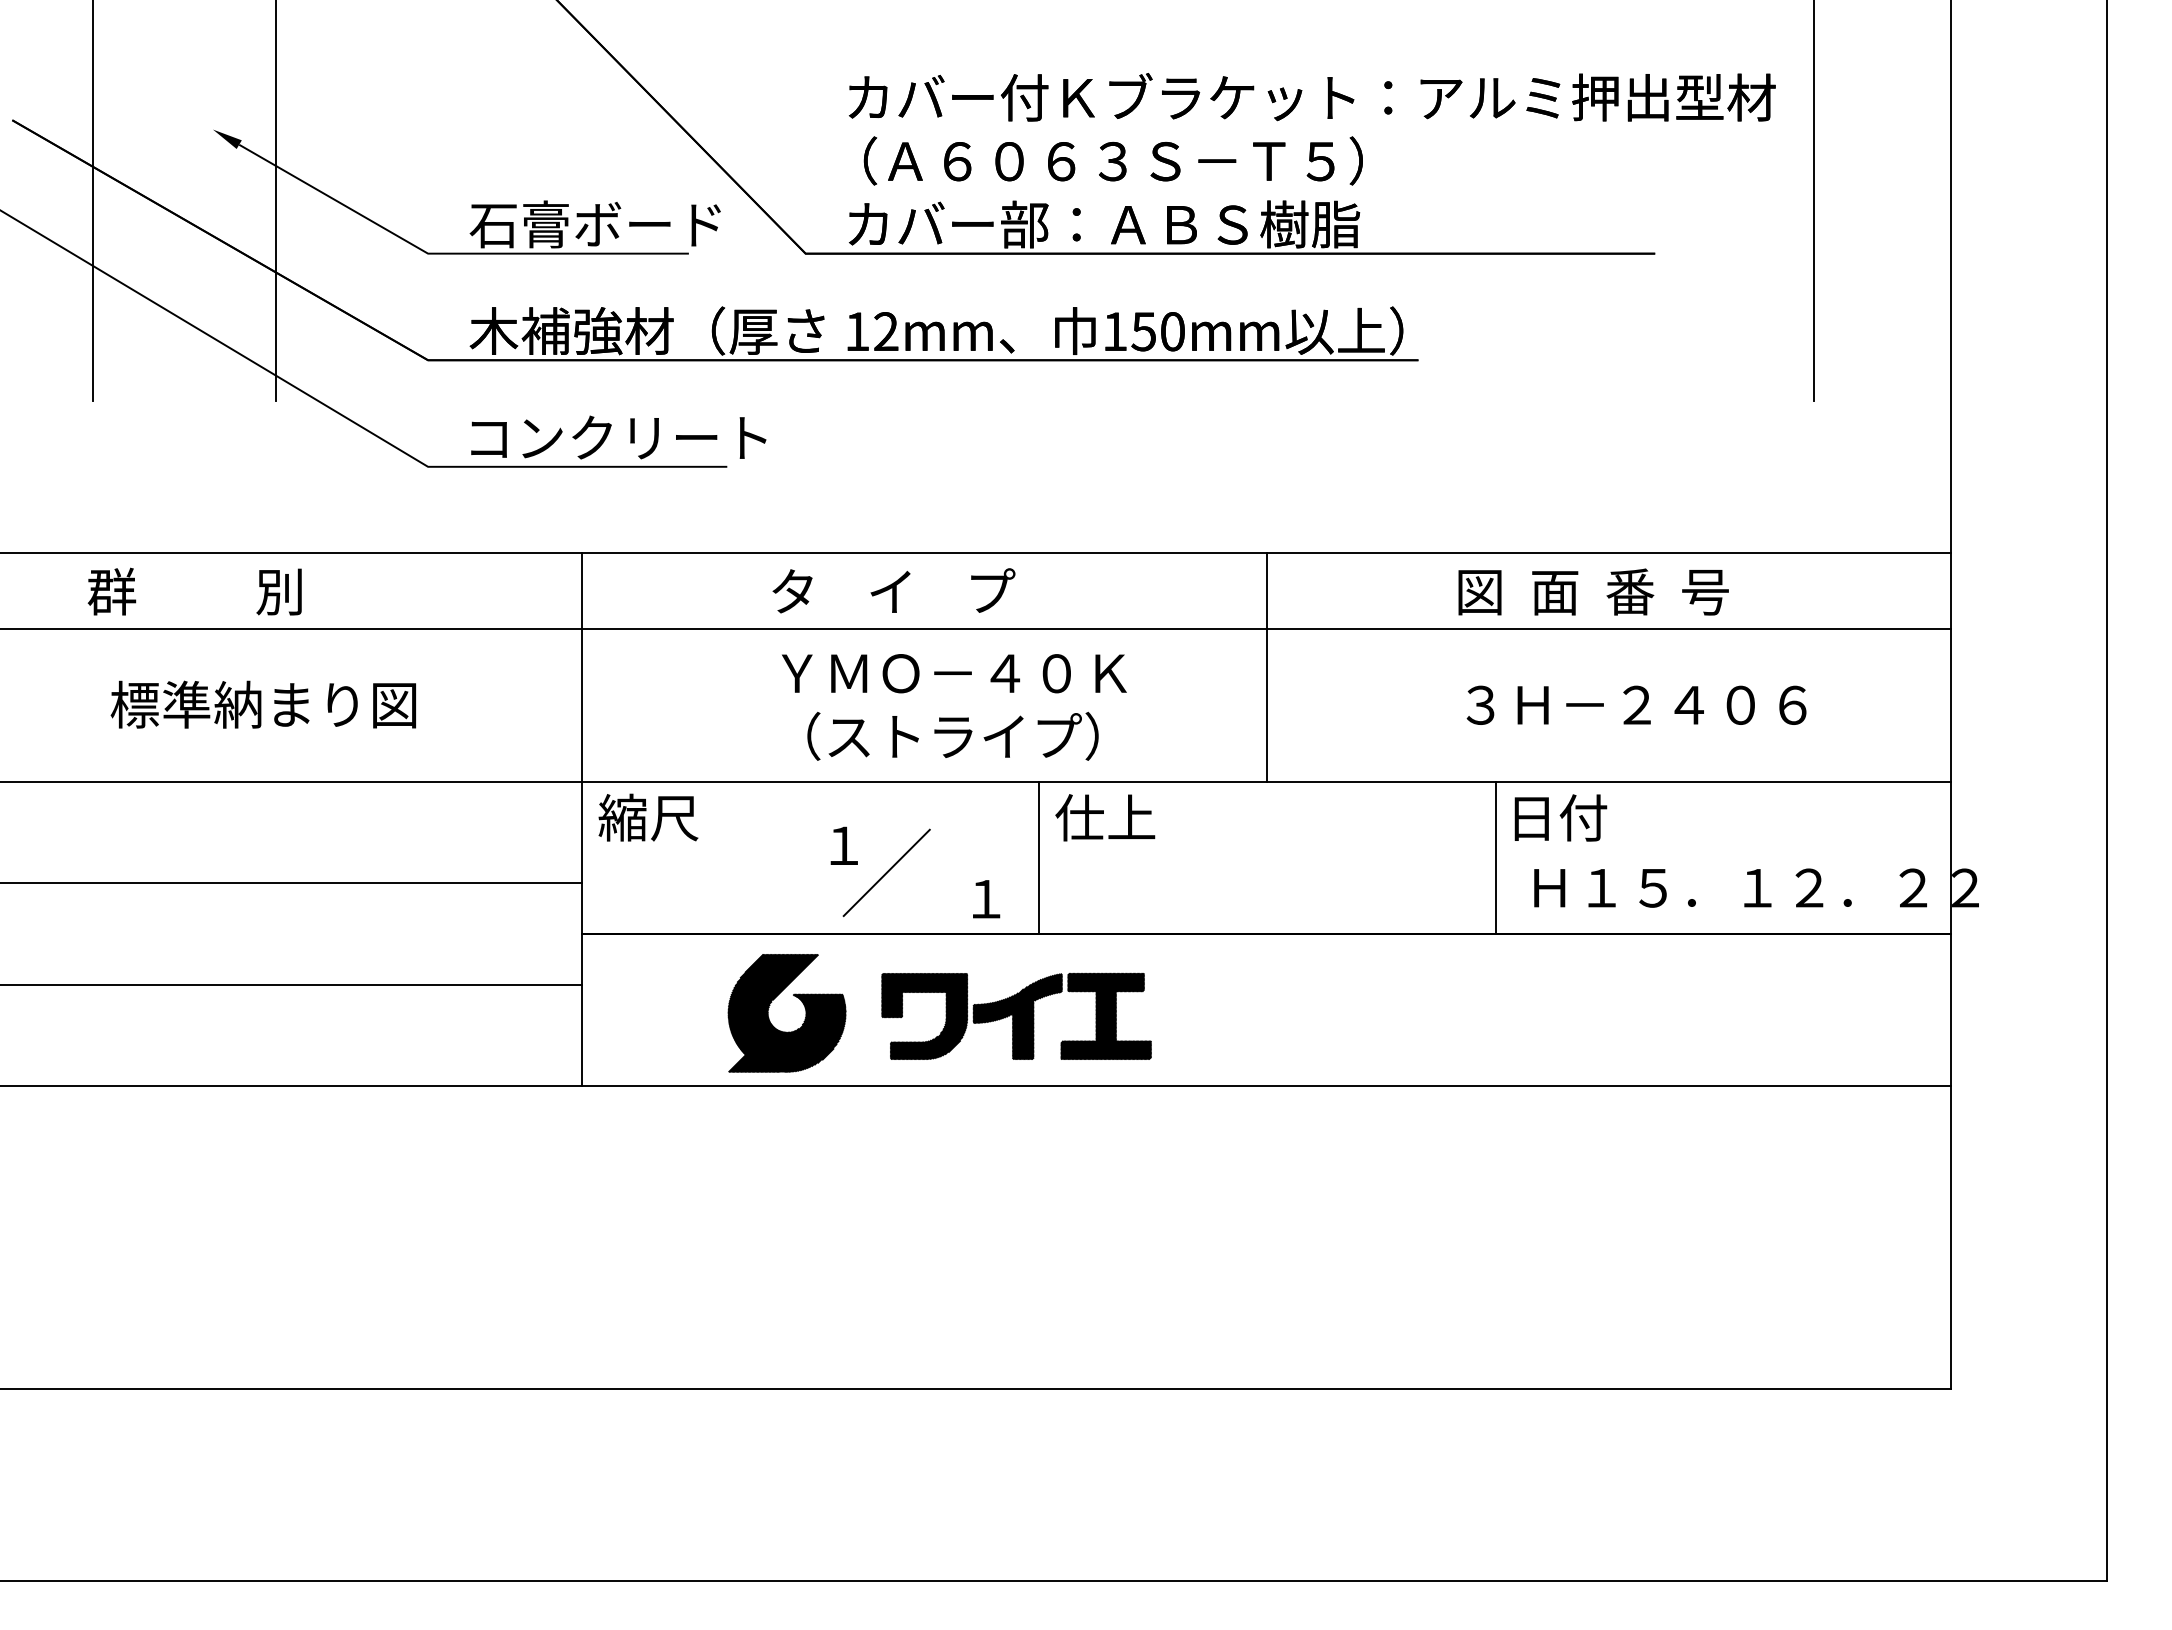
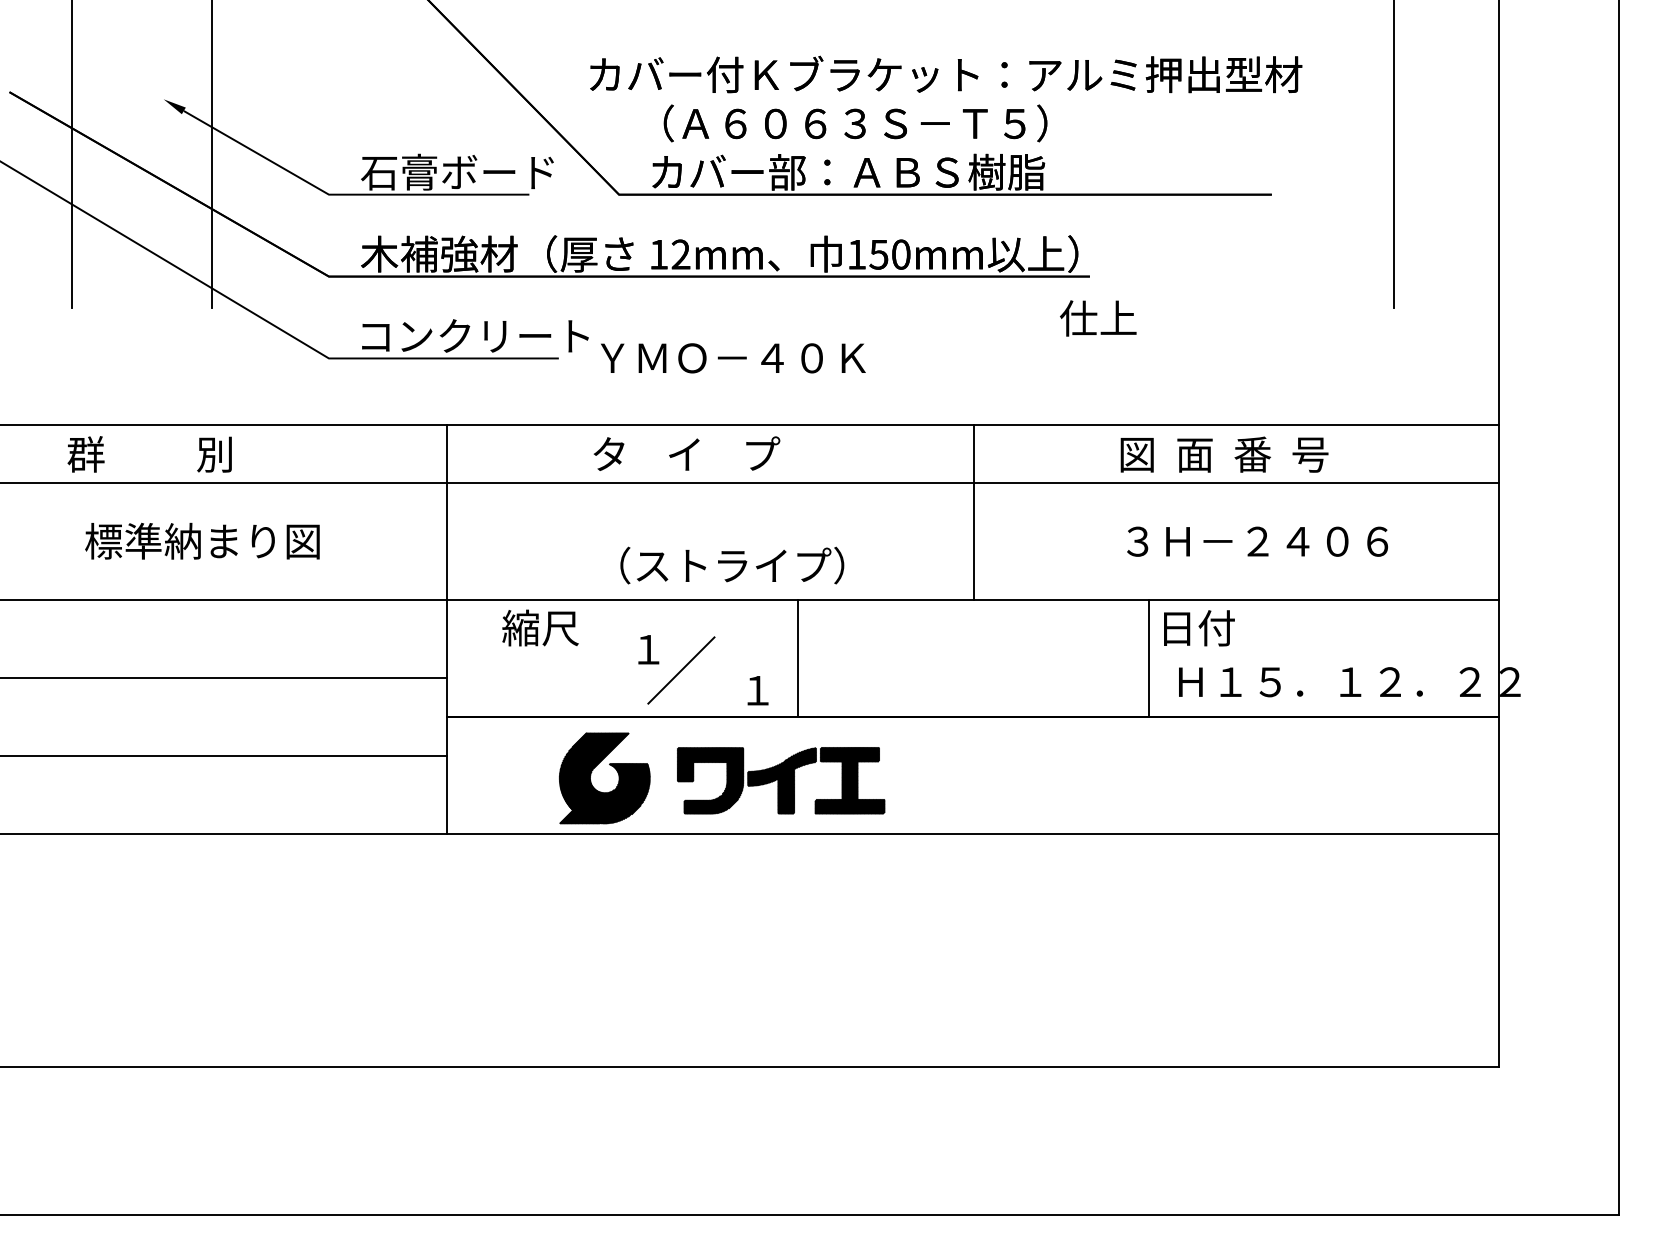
text: (1312, 97) -> (946, 74), moved
text: (954, 673) -> (733, 358), moved
text: (648, 817) -> (540, 627), moved
text: (1105, 817) -> (1098, 318), moved

